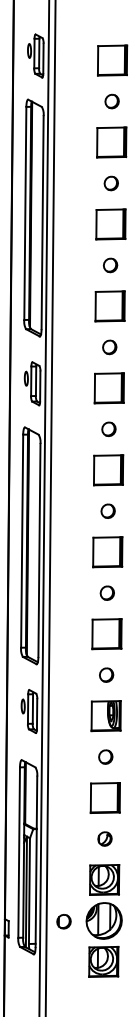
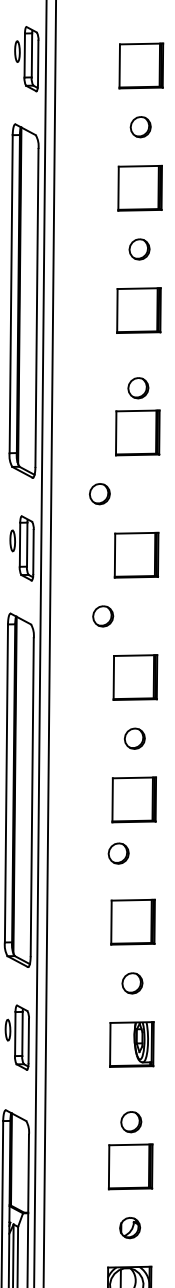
part: (110, 265) -> (138, 388), moved
part: (109, 347) -> (99, 494), moved
part: (108, 428) -> (102, 615), moved
part: (106, 592) -> (117, 852), moved
part: (105, 756) -> (130, 1121), moved

